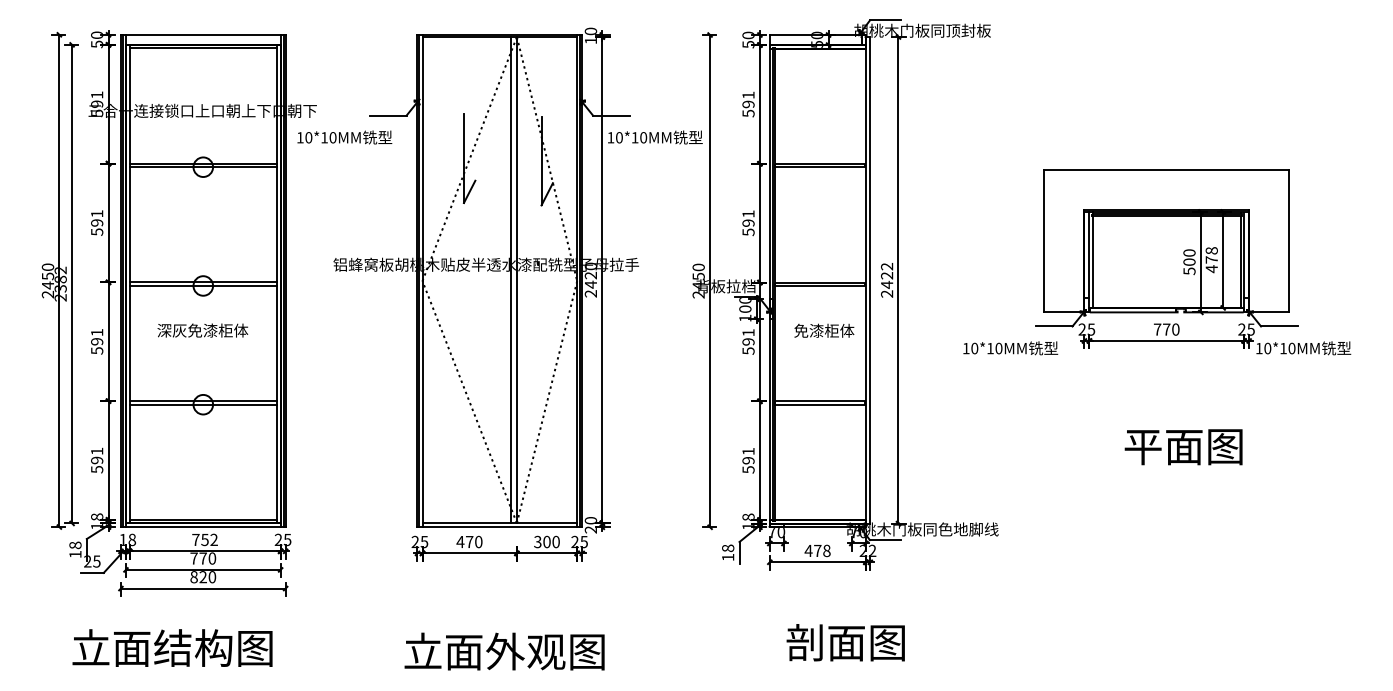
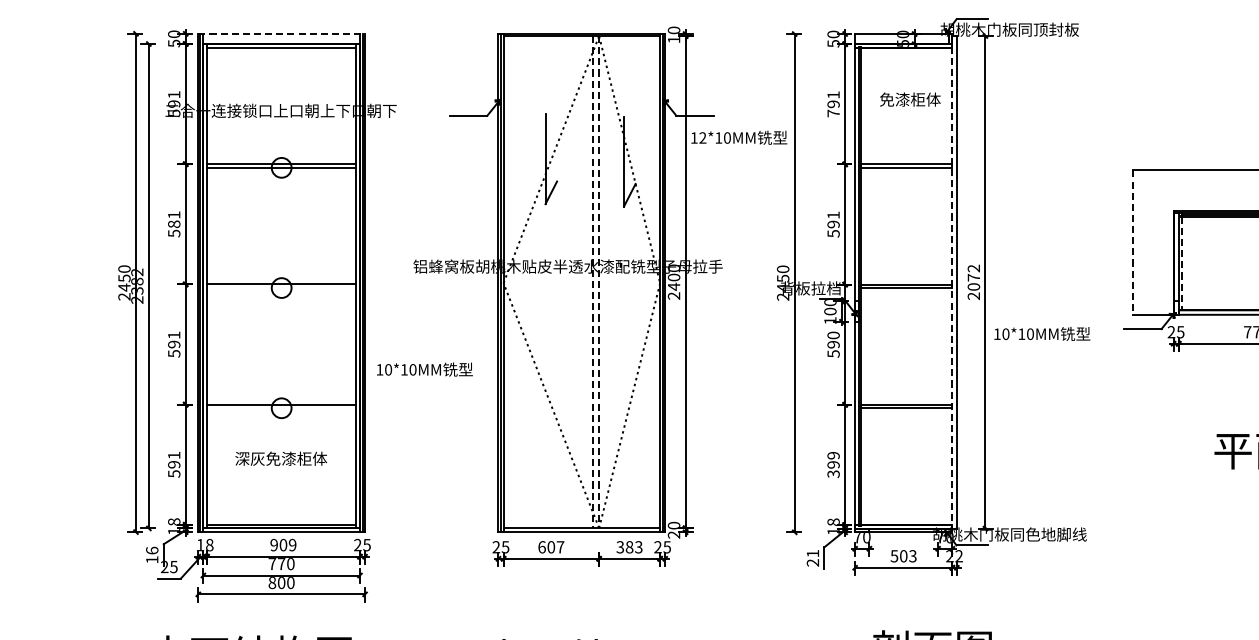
line: (203, 34) -> (281, 33), solid -> dashed
text: (748, 113) -> (833, 113), 591 -> 791
text: (344, 137) -> (424, 369), moved
text: (619, 137) -> (702, 137), 10*10MM -> 12*10MM
text: (97, 222) -> (174, 223), 591 -> 581
line: (1044, 241) -> (1133, 243), solid -> dashed
line: (1093, 262) -> (1182, 264), solid -> dashed
text: (590, 275) -> (673, 277), 2420 -> 2400
line: (510, 280) -> (592, 282), solid -> dashed
line: (516, 280) -> (598, 282), solid -> dashed
text: (887, 280) -> (974, 282), 2422 -> 2072
line: (865, 281) -> (952, 283), solid -> dashed
line: (203, 285) -> (281, 287), removed
text: (202, 330) -> (280, 458), moved
text: (824, 330) -> (910, 99), moved
text: (748, 332) -> (833, 335), 591 -> 590
text: (1010, 348) -> (1042, 334), moved
line: (203, 404) -> (281, 408), removed
text: (748, 460) -> (833, 464), 591 -> 399
text: (204, 539) -> (282, 544), 752 -> 909
text: (469, 541) -> (551, 546), 470 -> 607
text: (551, 542) -> (634, 547), 300 -> 383
text: (75, 545) -> (152, 550), 18 -> 16
text: (817, 550) -> (903, 555), 478 -> 503
text: (728, 552) -> (813, 557), 18 -> 21
text: (202, 577) -> (280, 583), 820 -> 800

